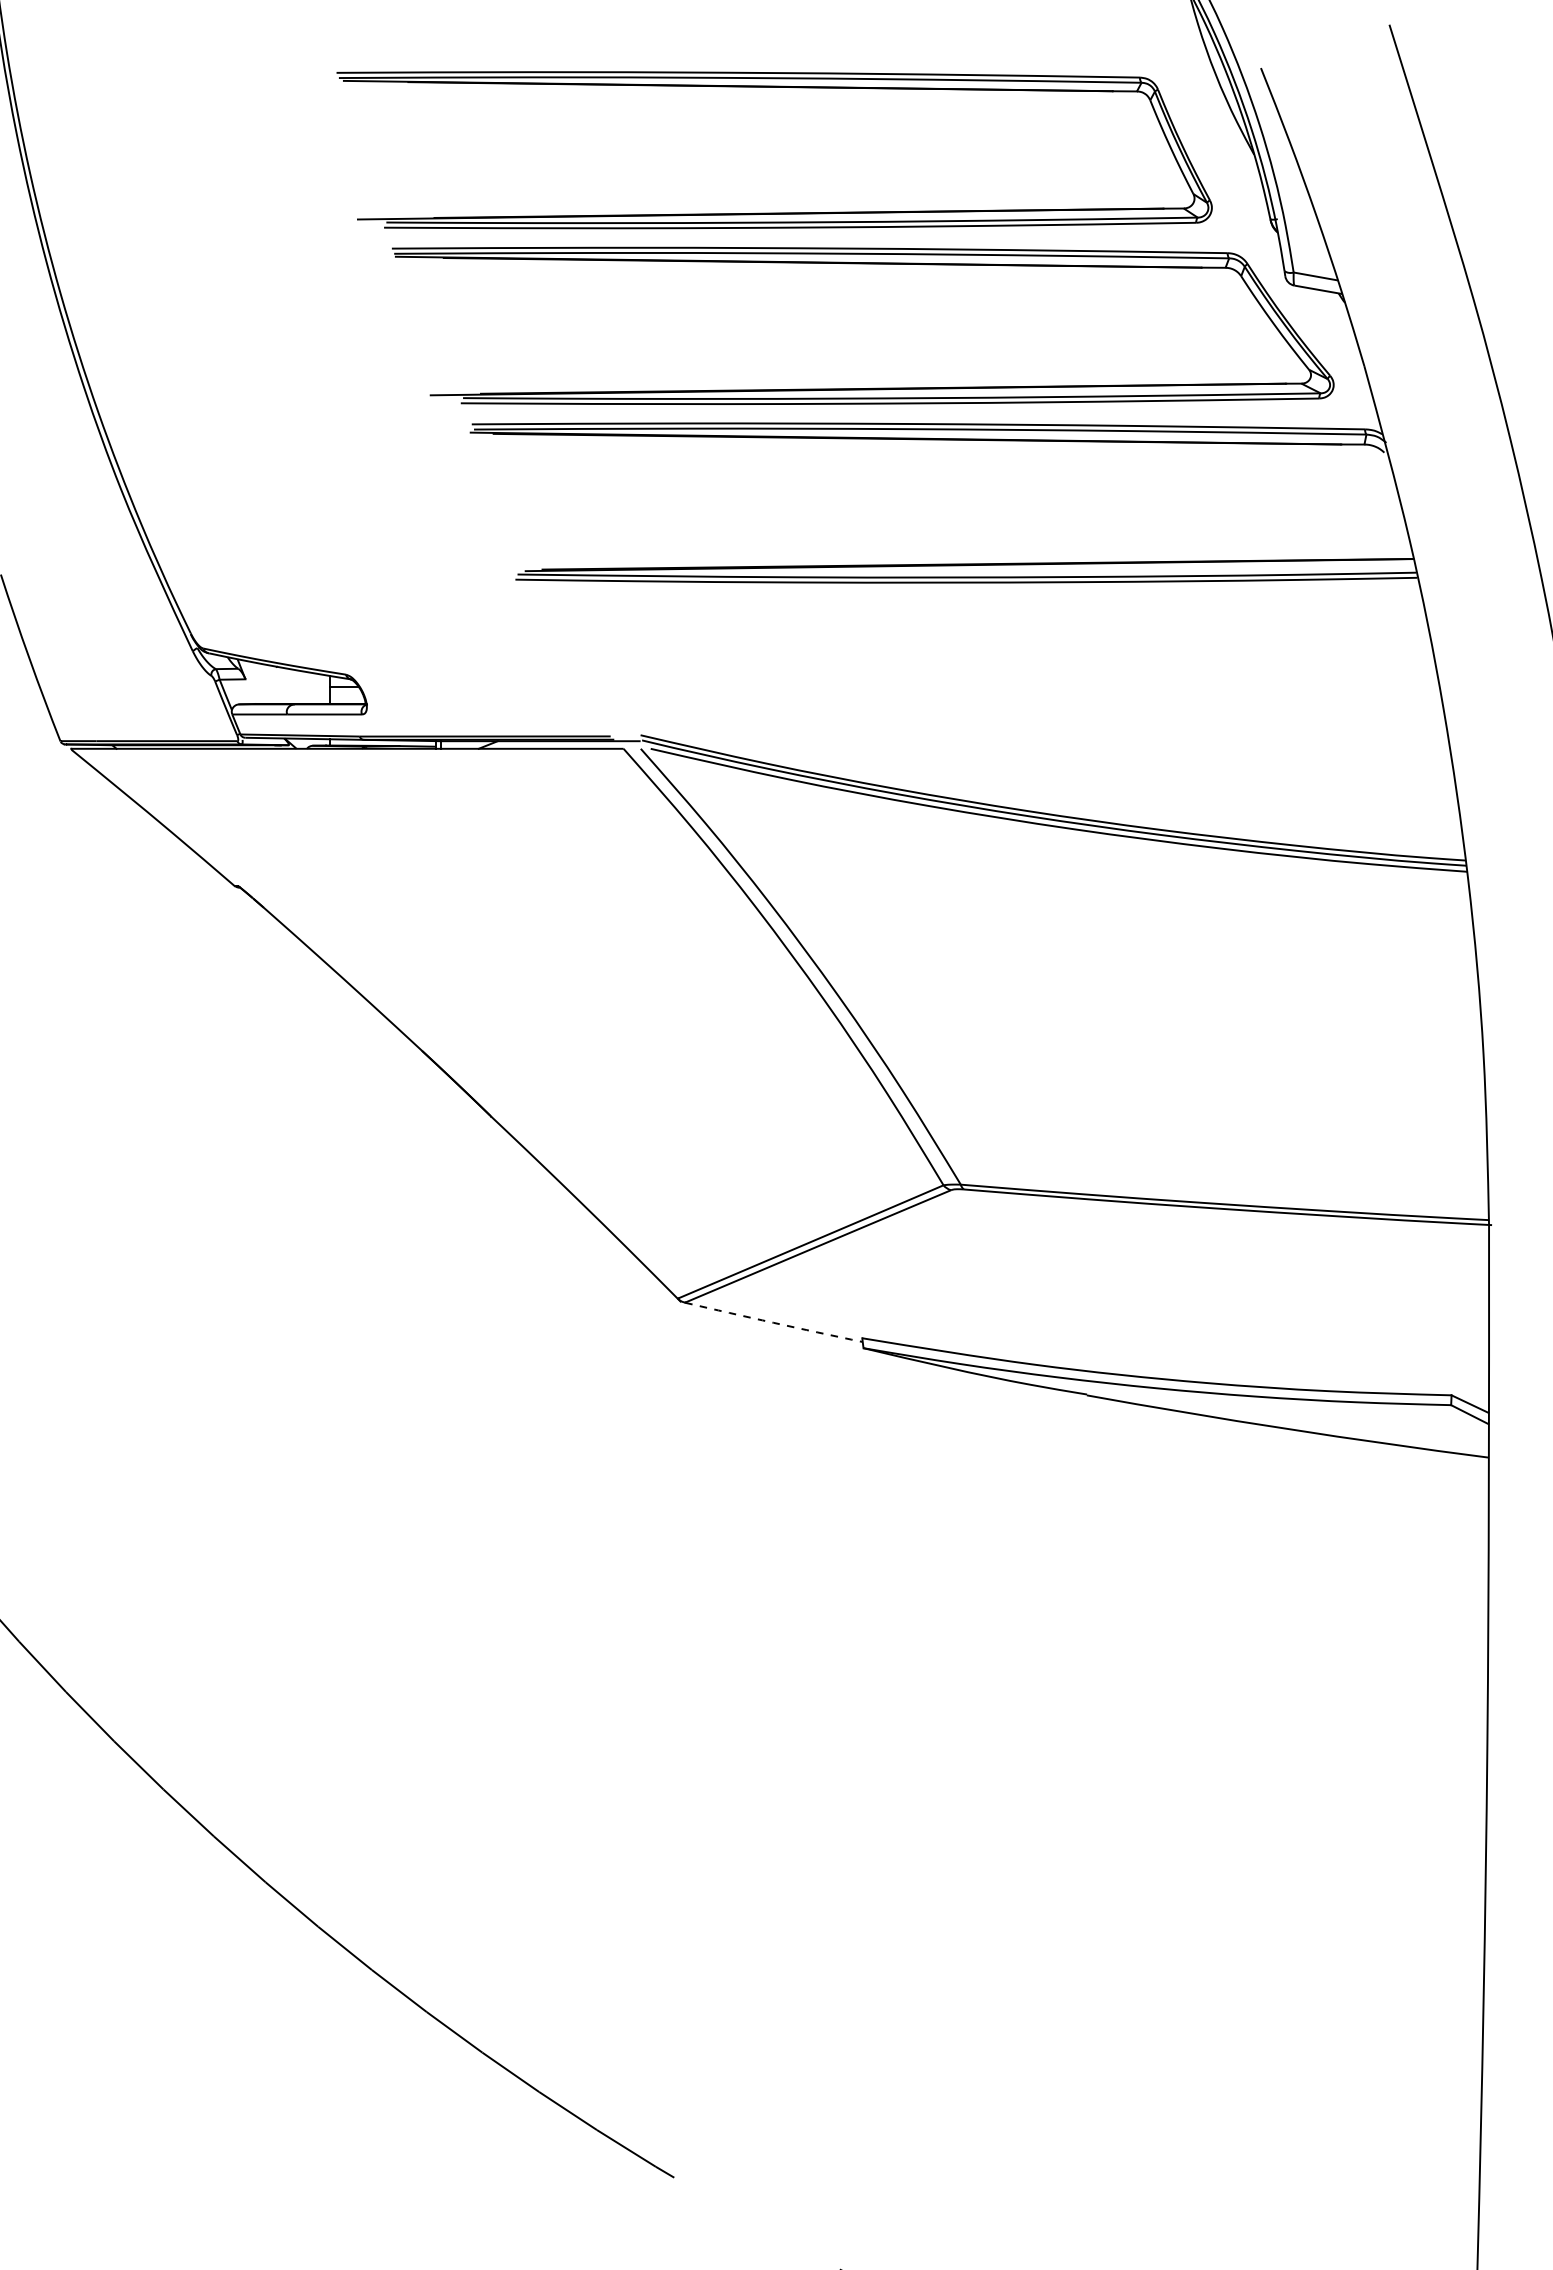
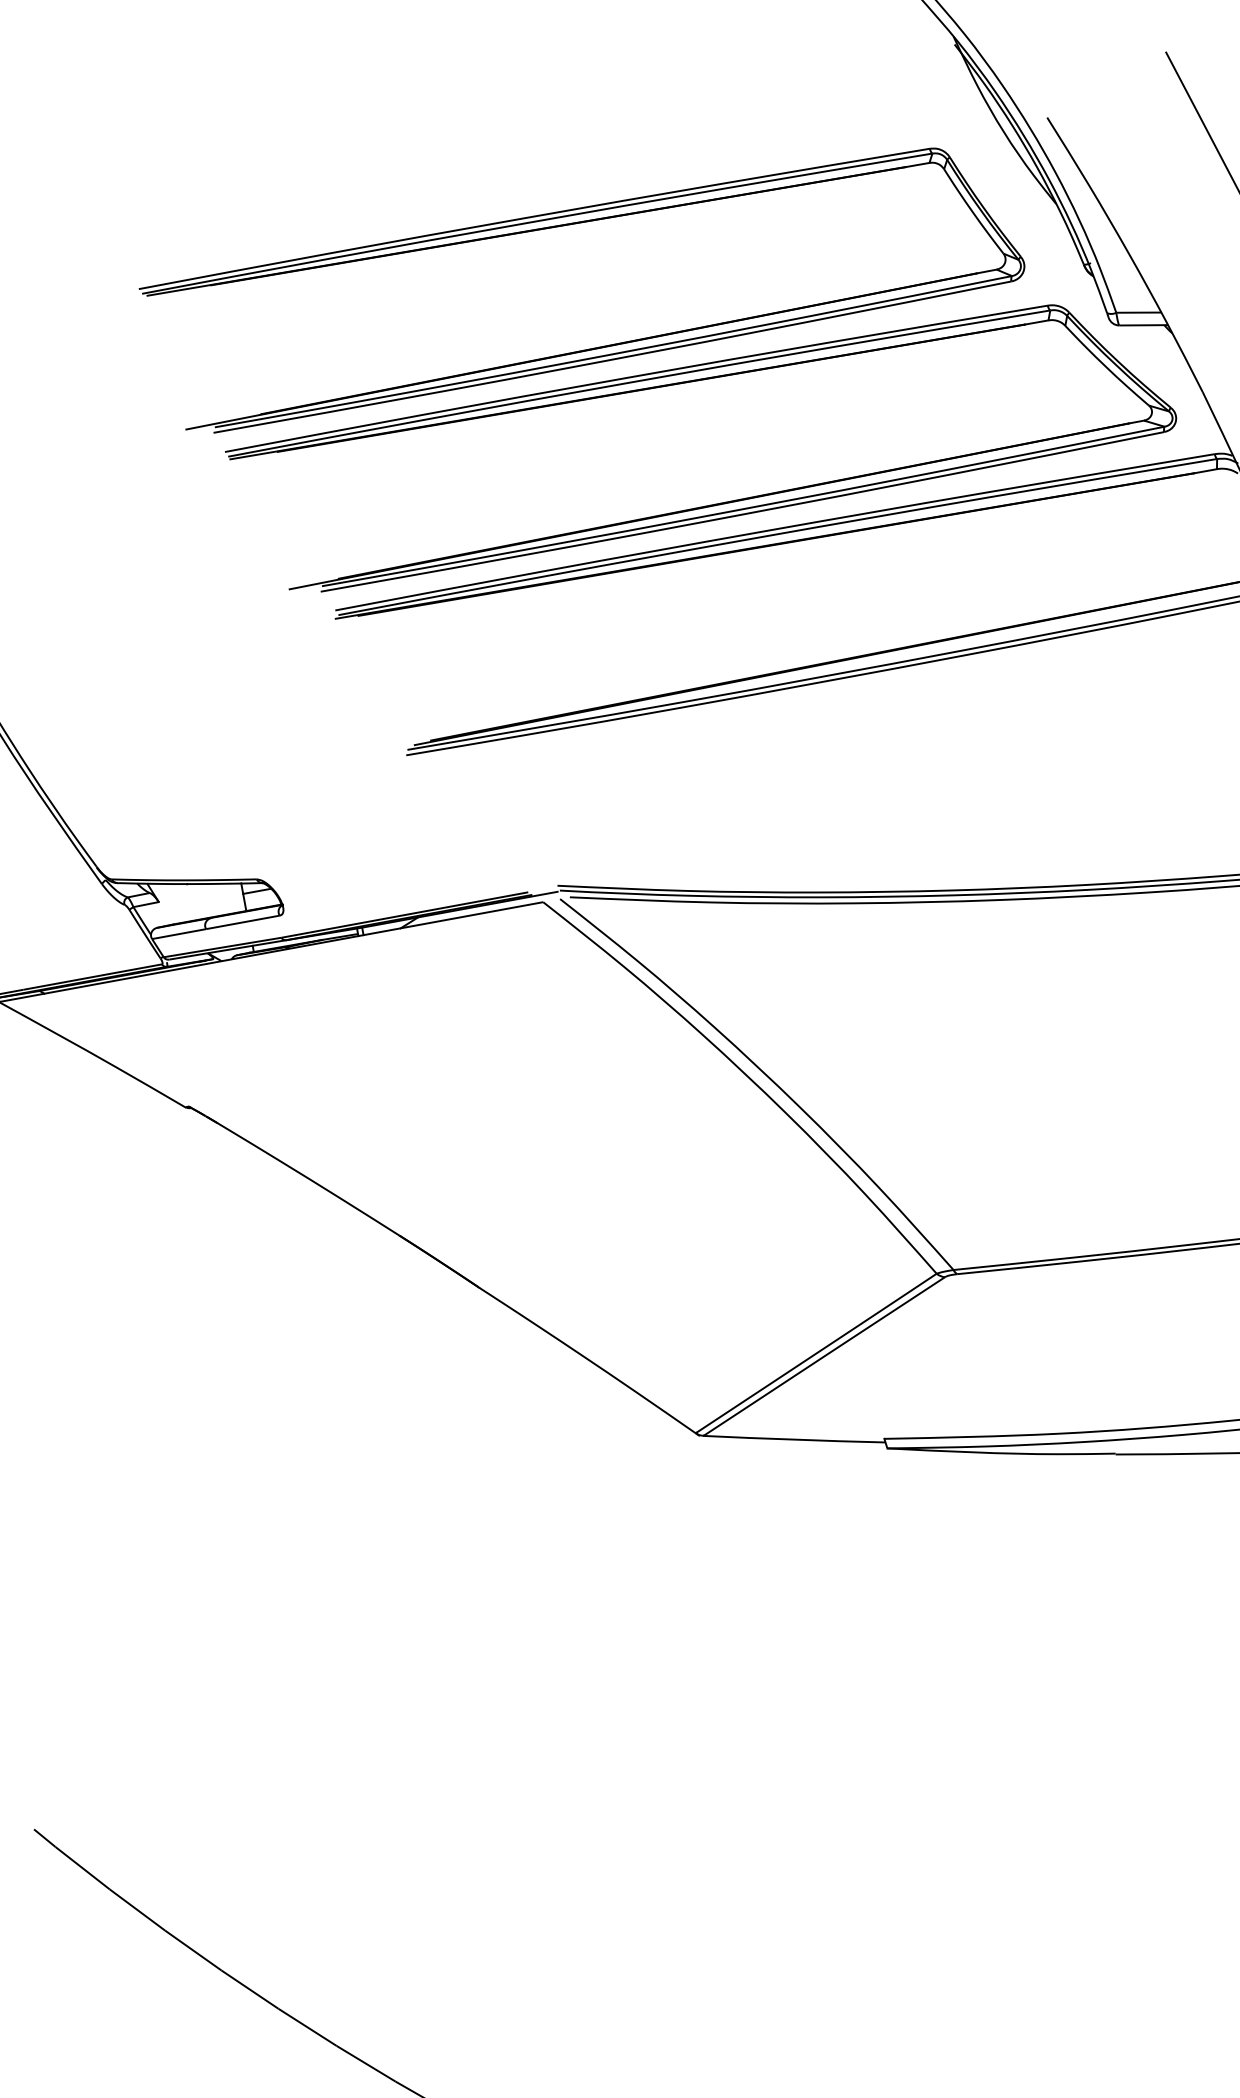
arc: (773, 1322) -> (794, 1439), dashed -> solid

